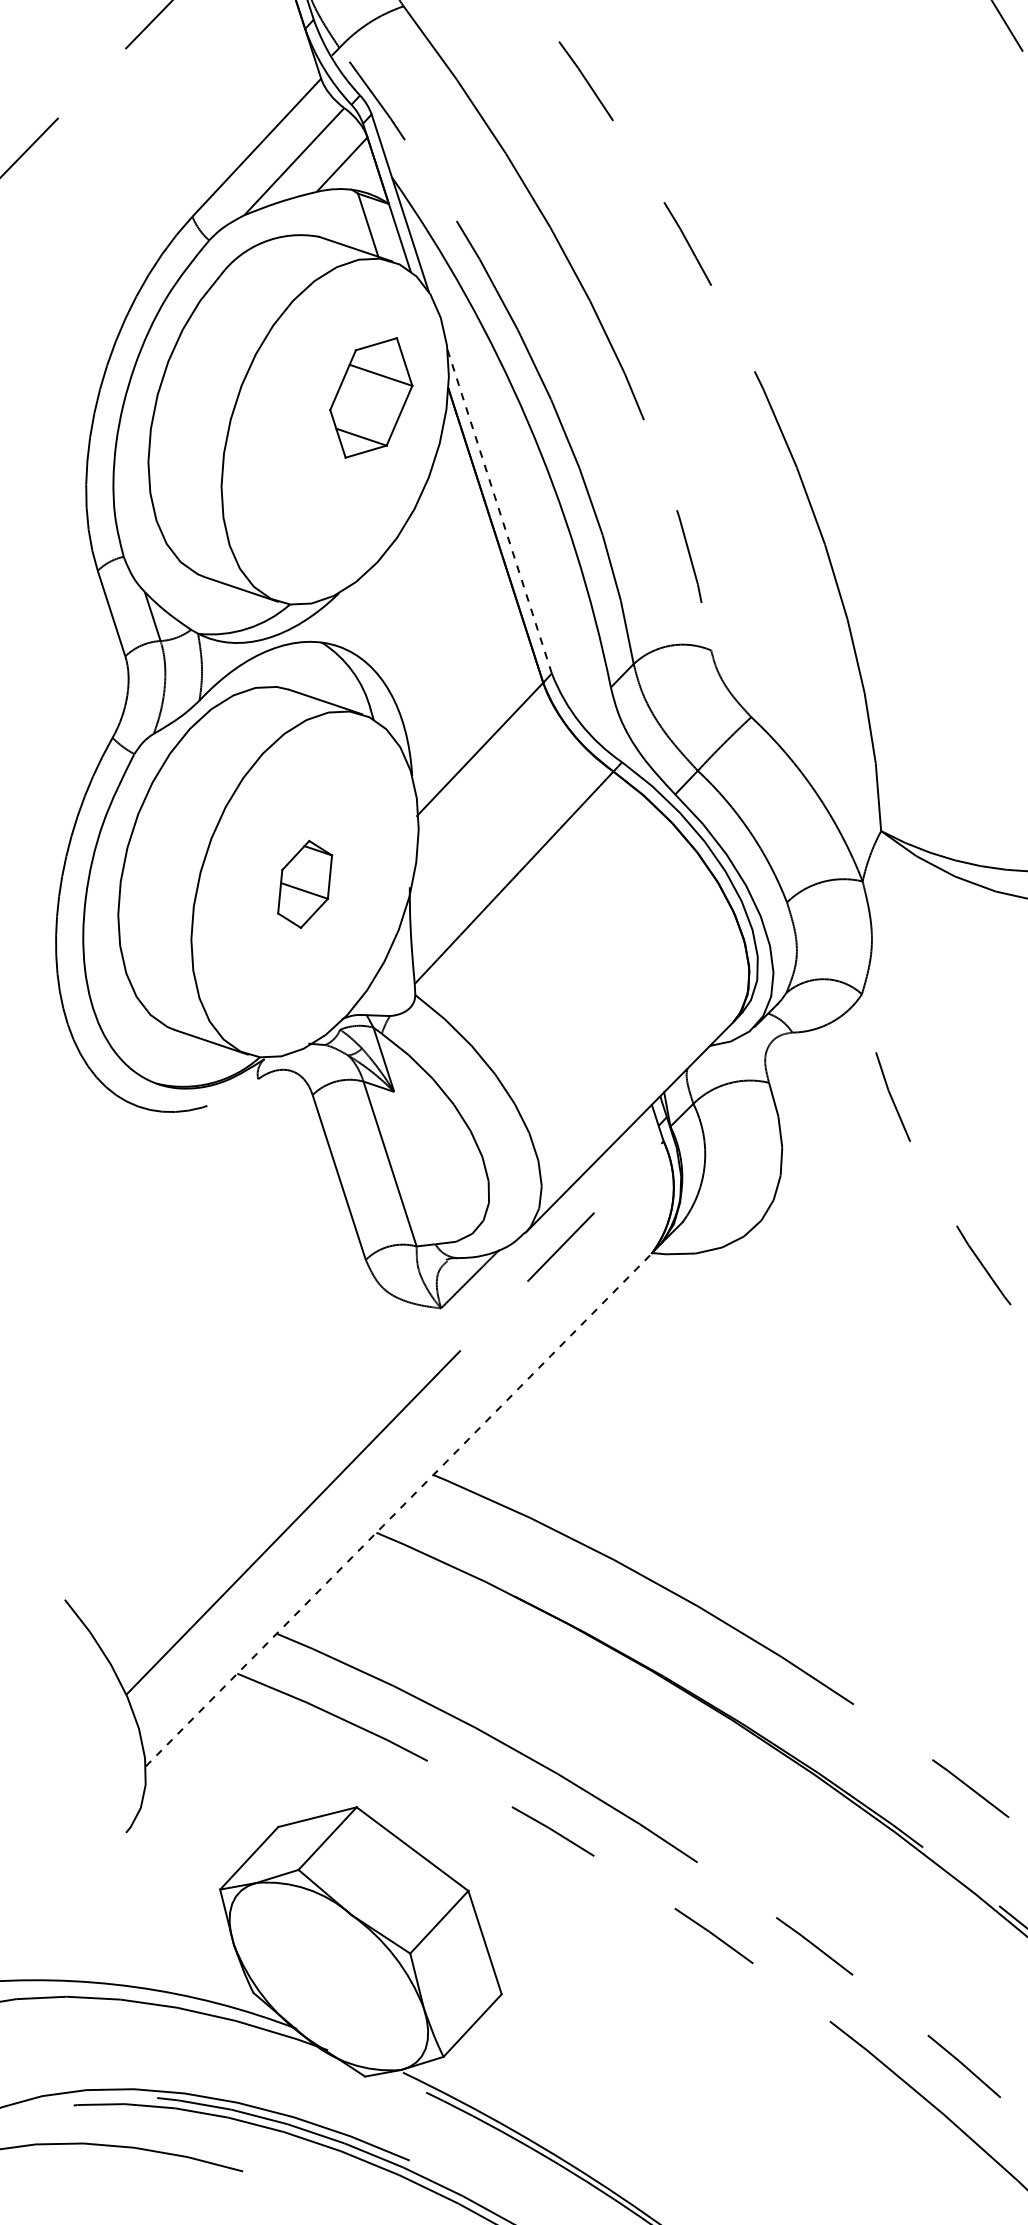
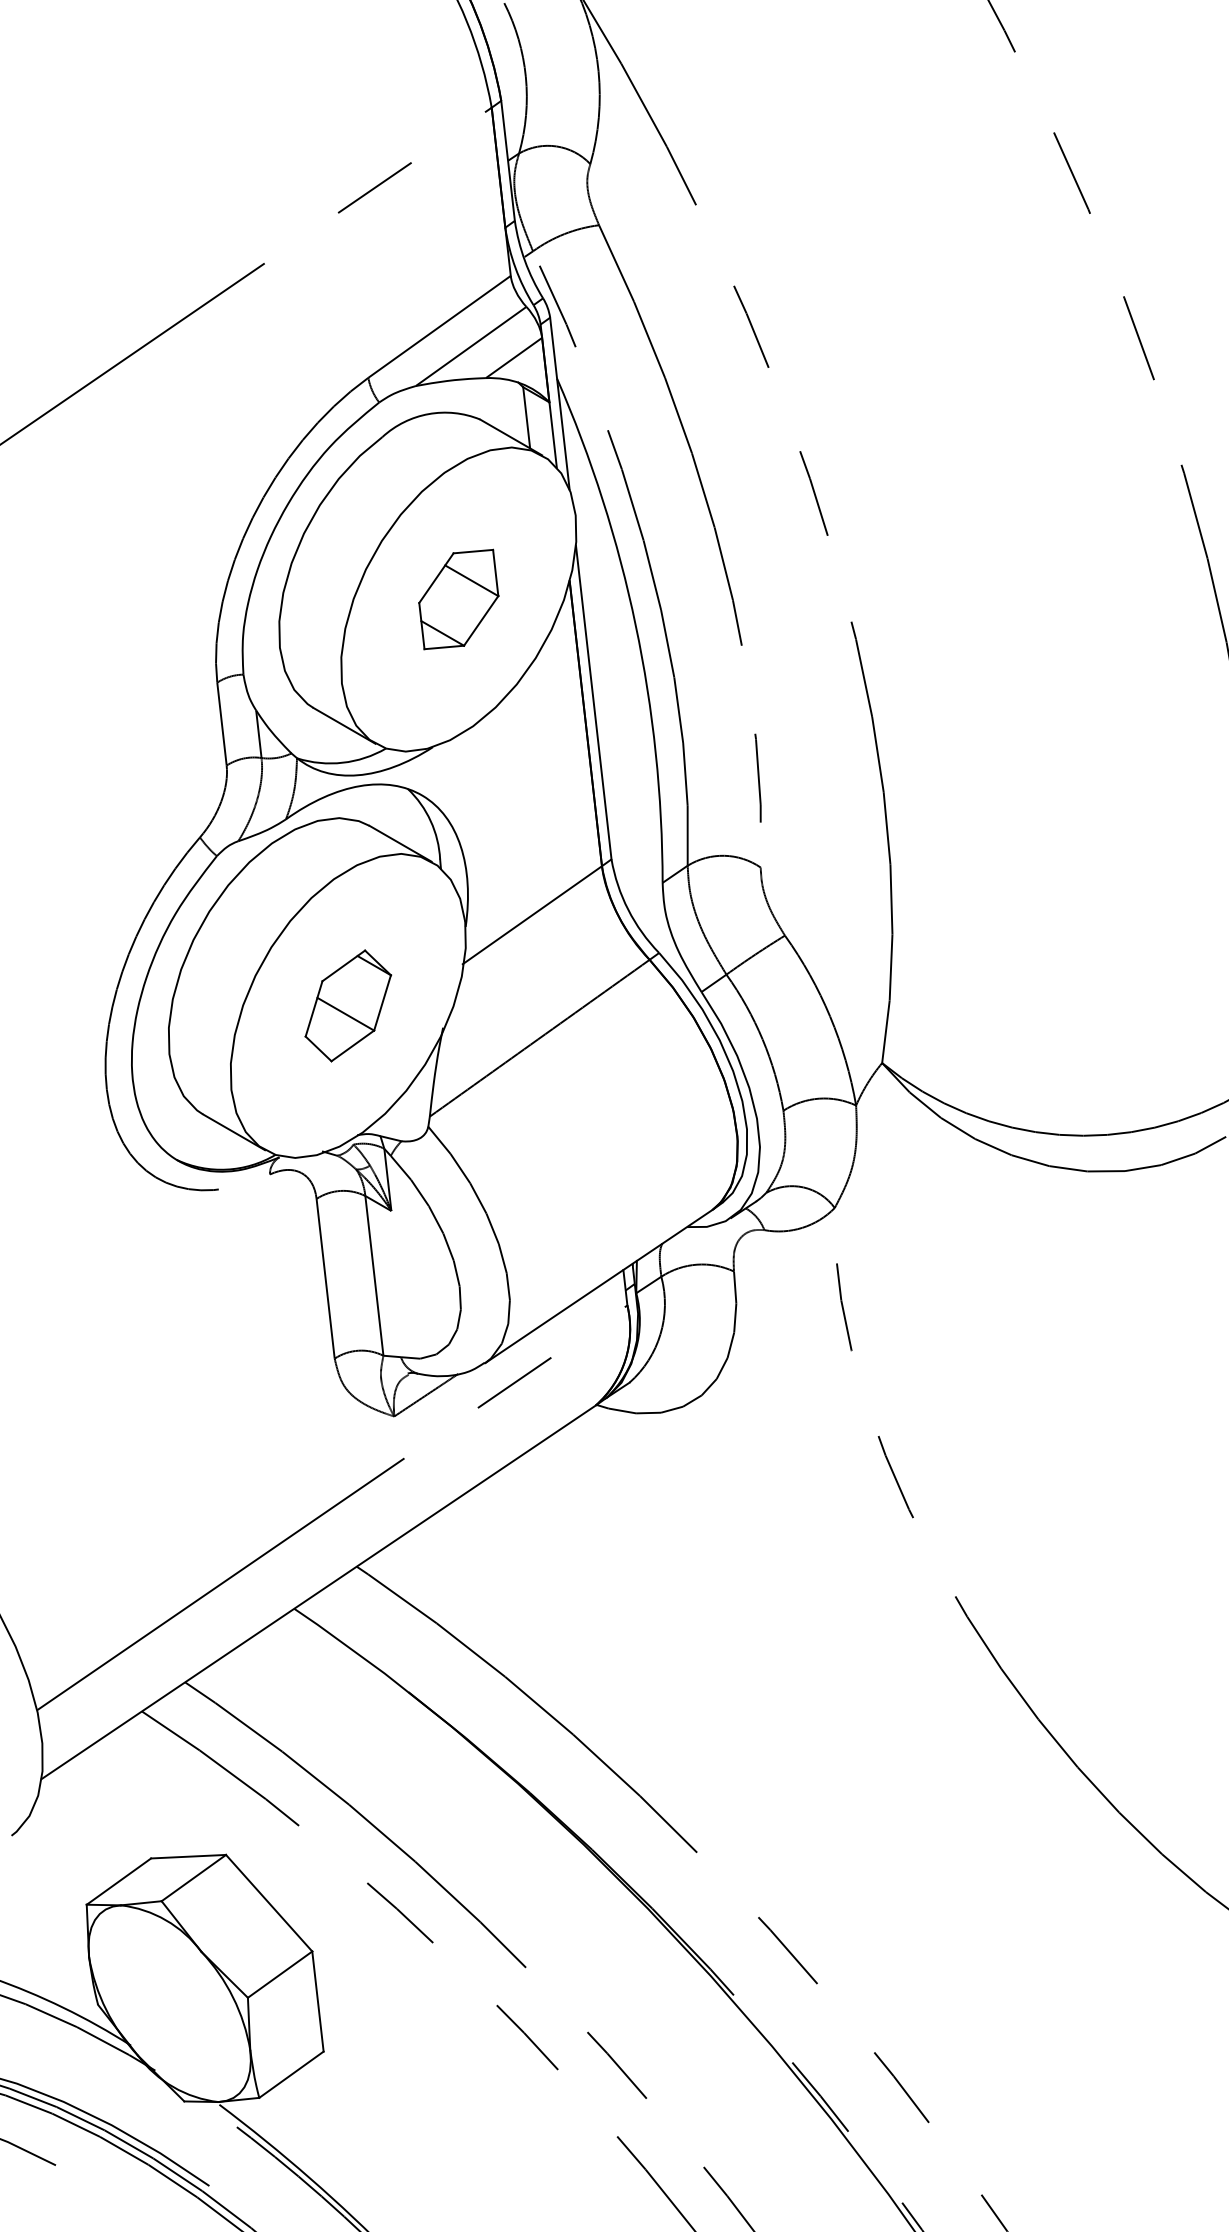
part: (370, 397) -> (458, 599), moved
line: (499, 511) -> (593, 702), dashed -> solid
part: (305, 883) -> (348, 1005), size x1.43
line: (399, 1510) -> (319, 1592), dashed -> solid

